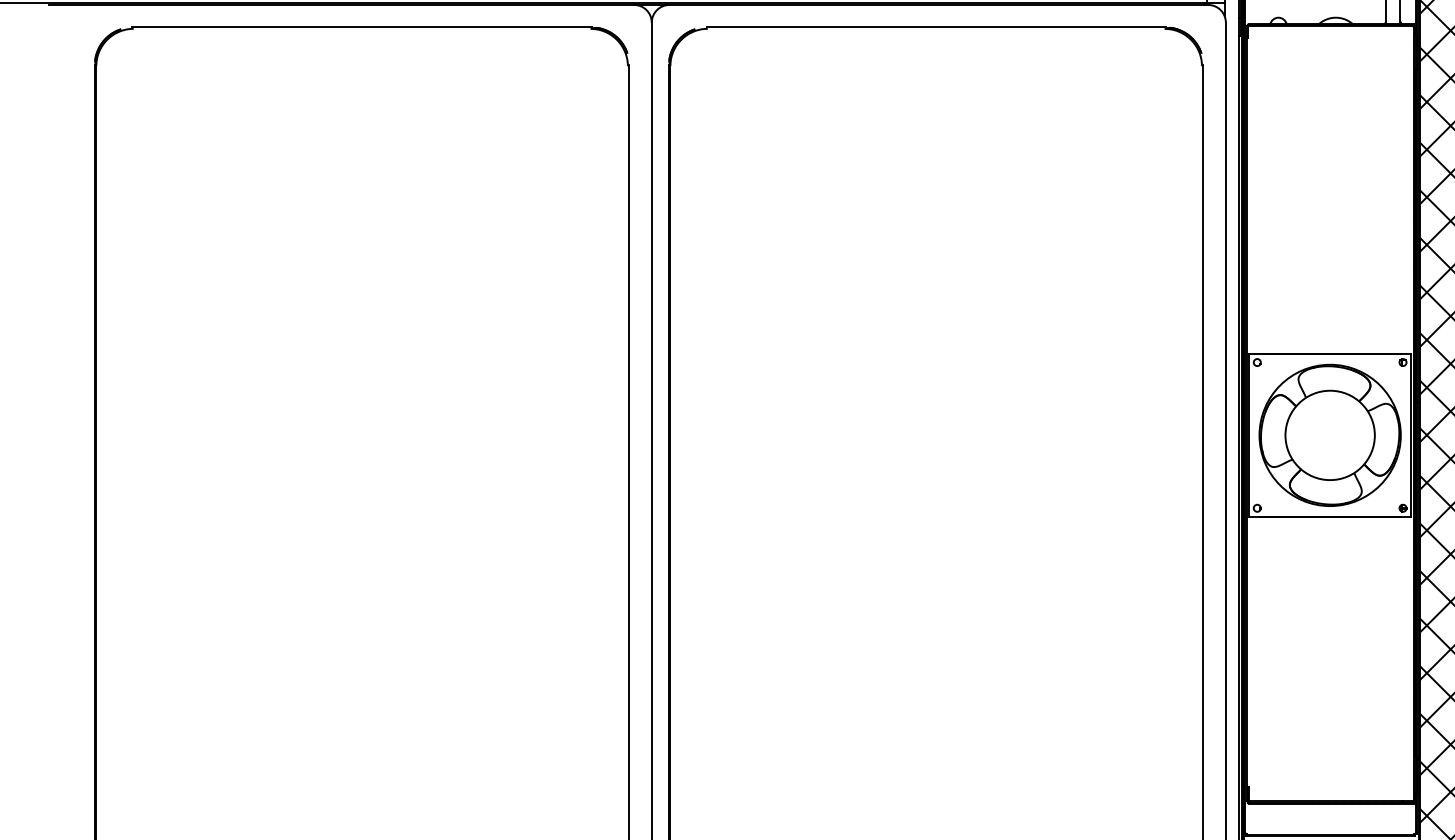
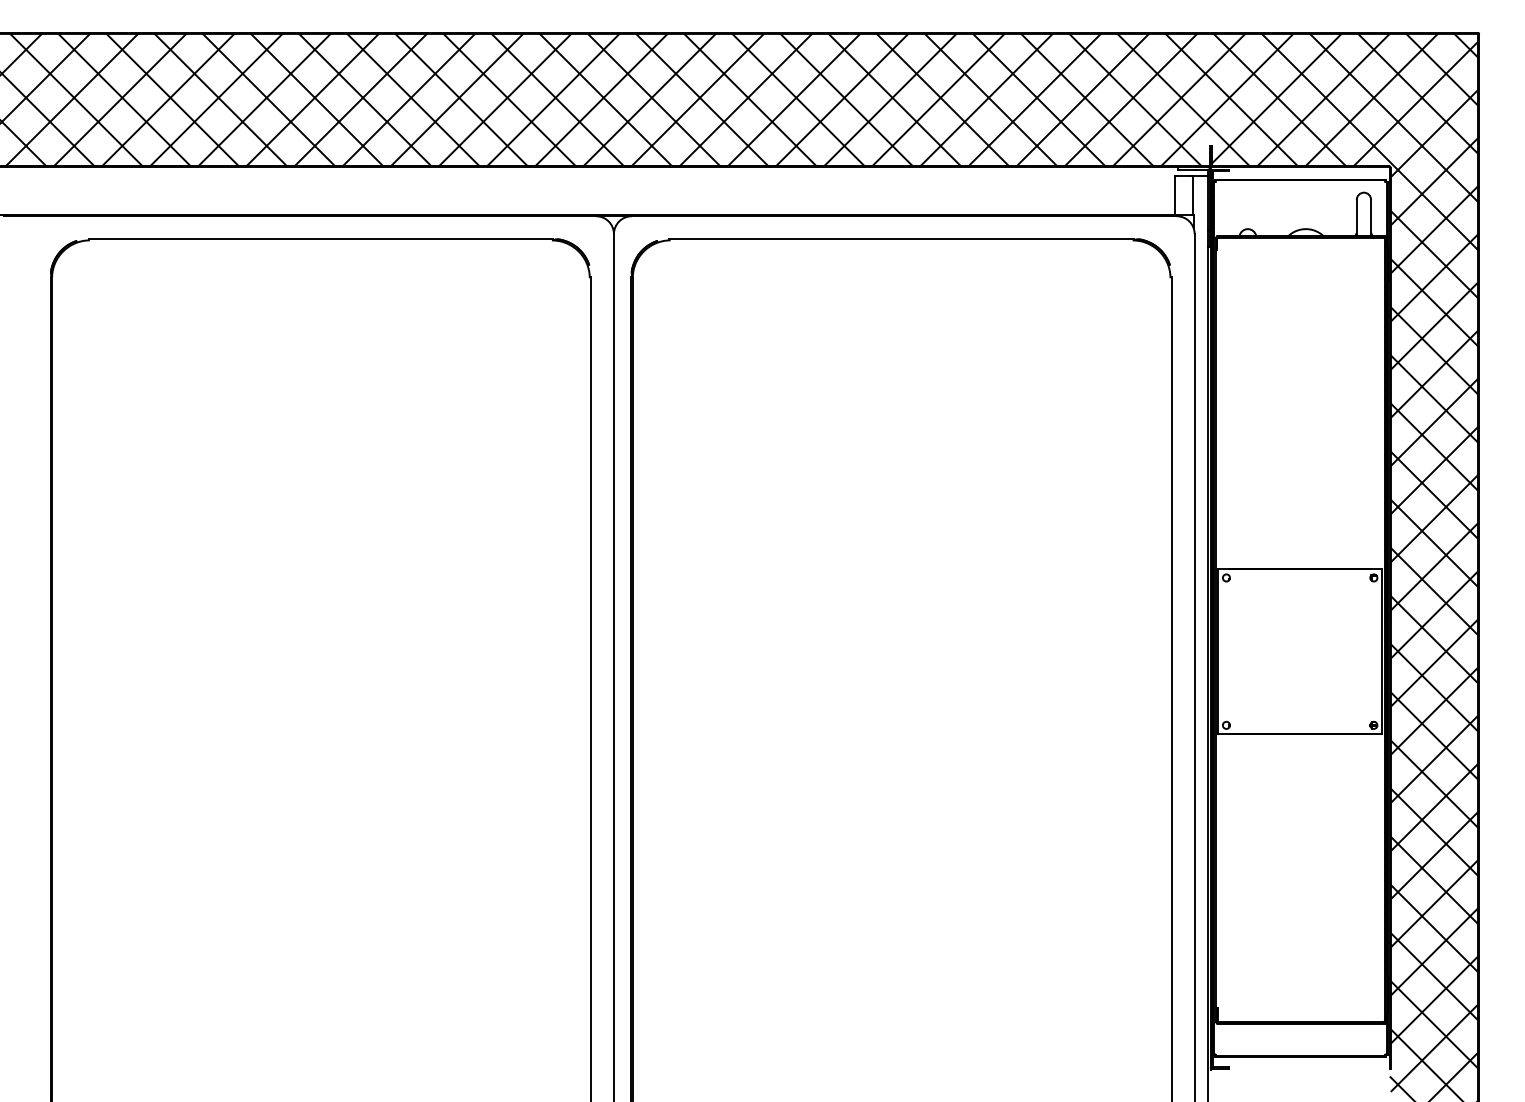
part: (1329, 435) -> (1299, 651), removed

